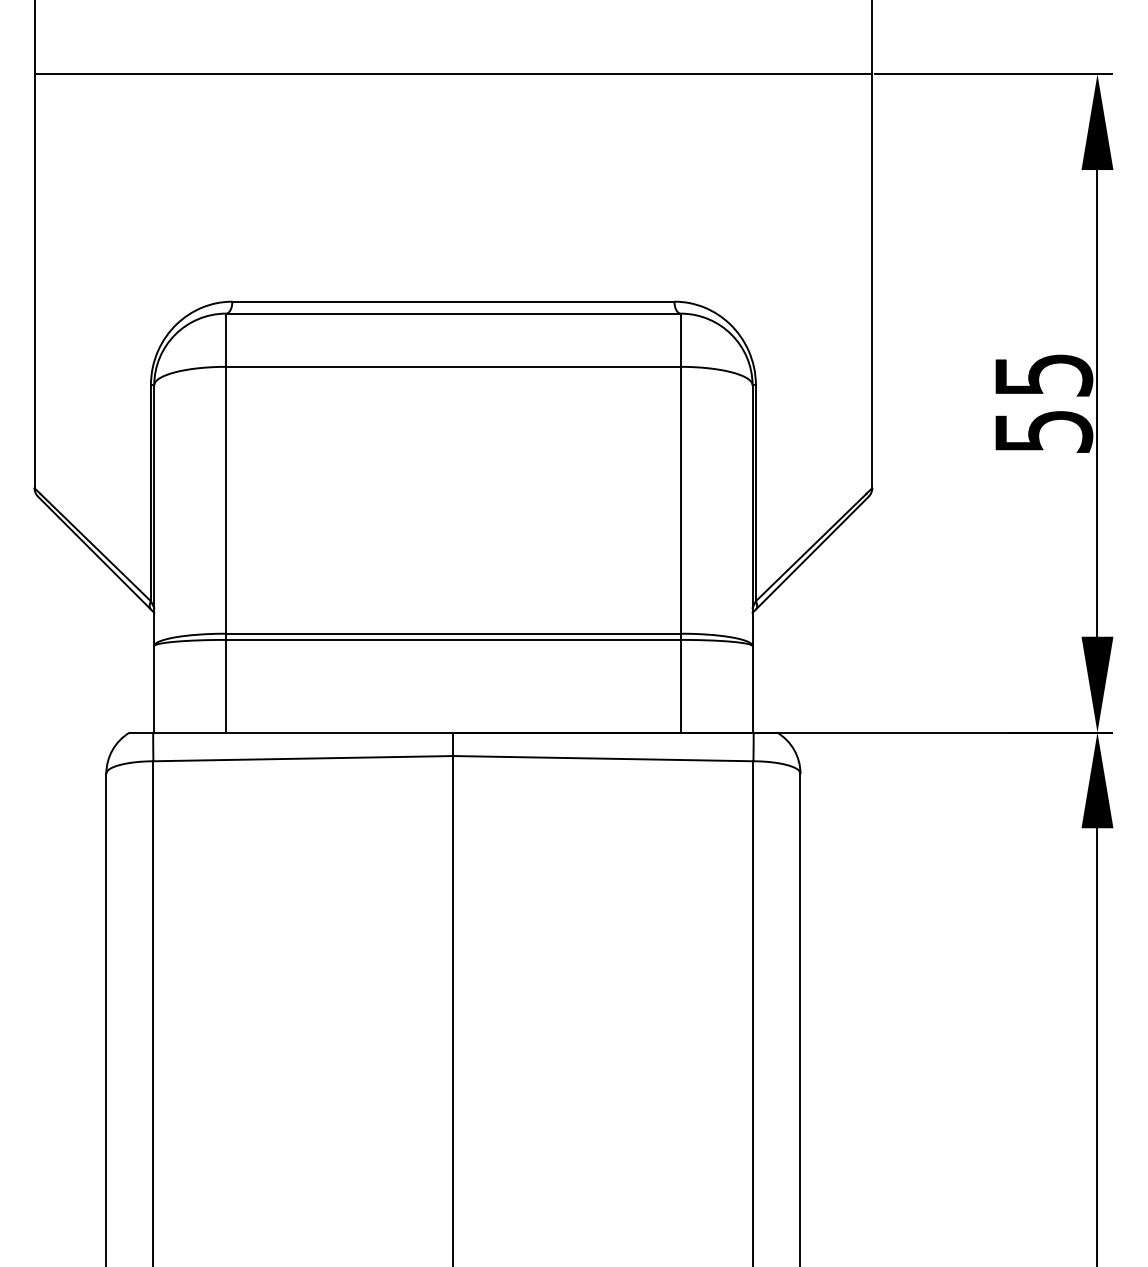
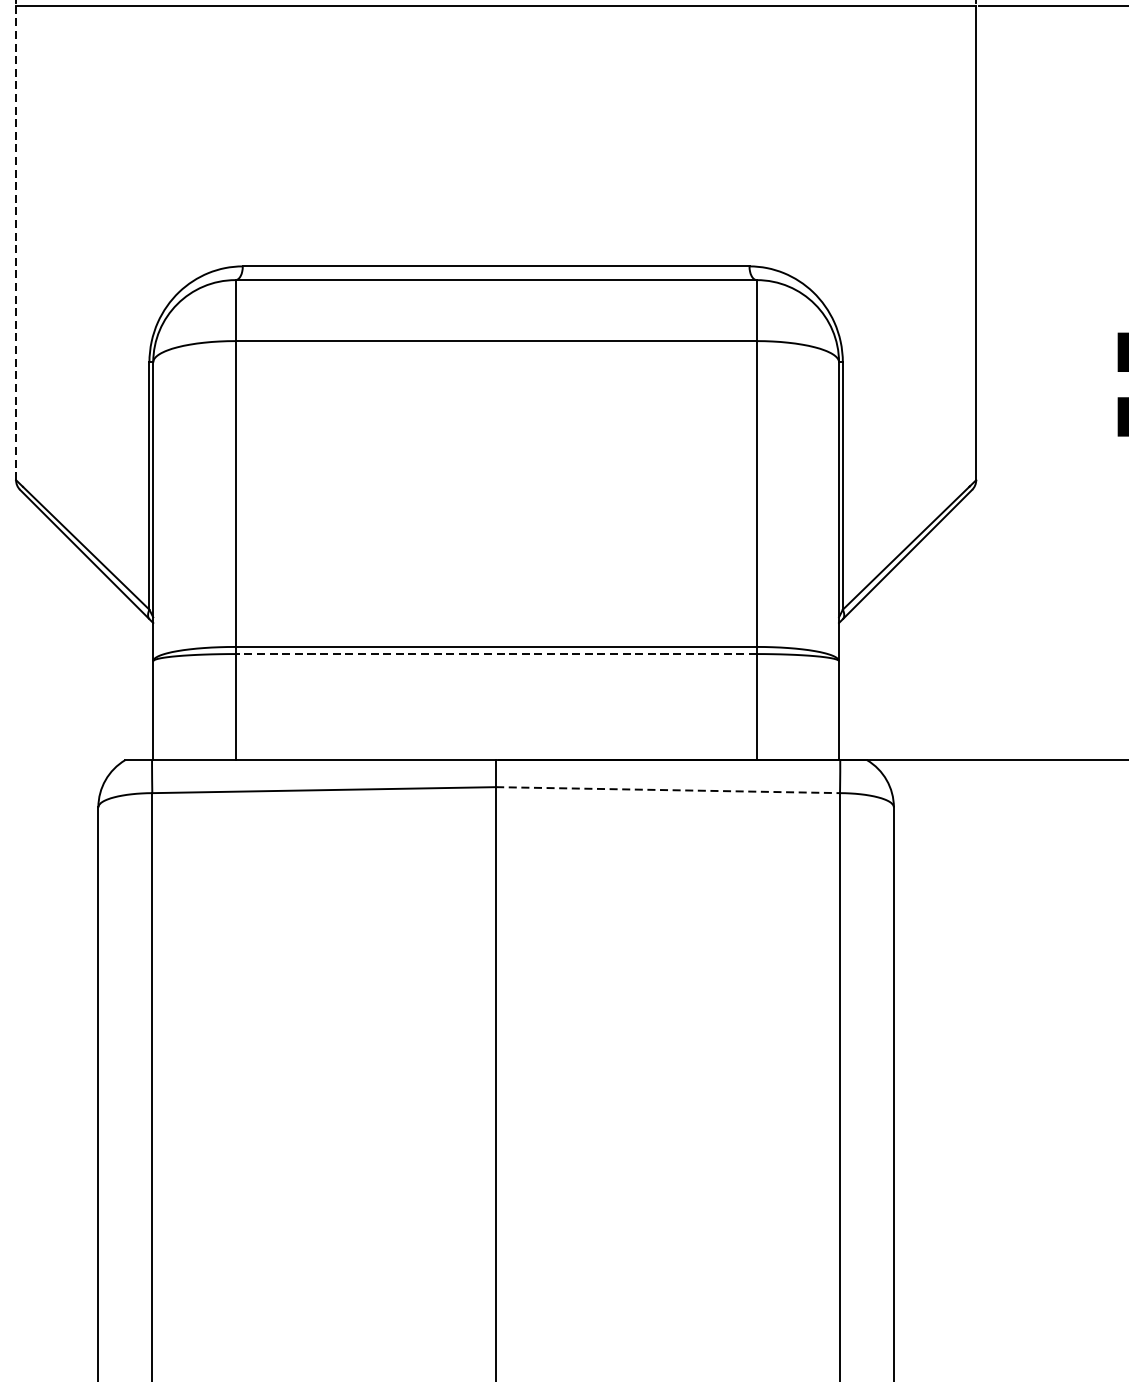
line: (34, 281) -> (16, 243), solid -> dashed
line: (452, 639) -> (495, 653), solid -> dashed
line: (603, 758) -> (668, 789), solid -> dashed

